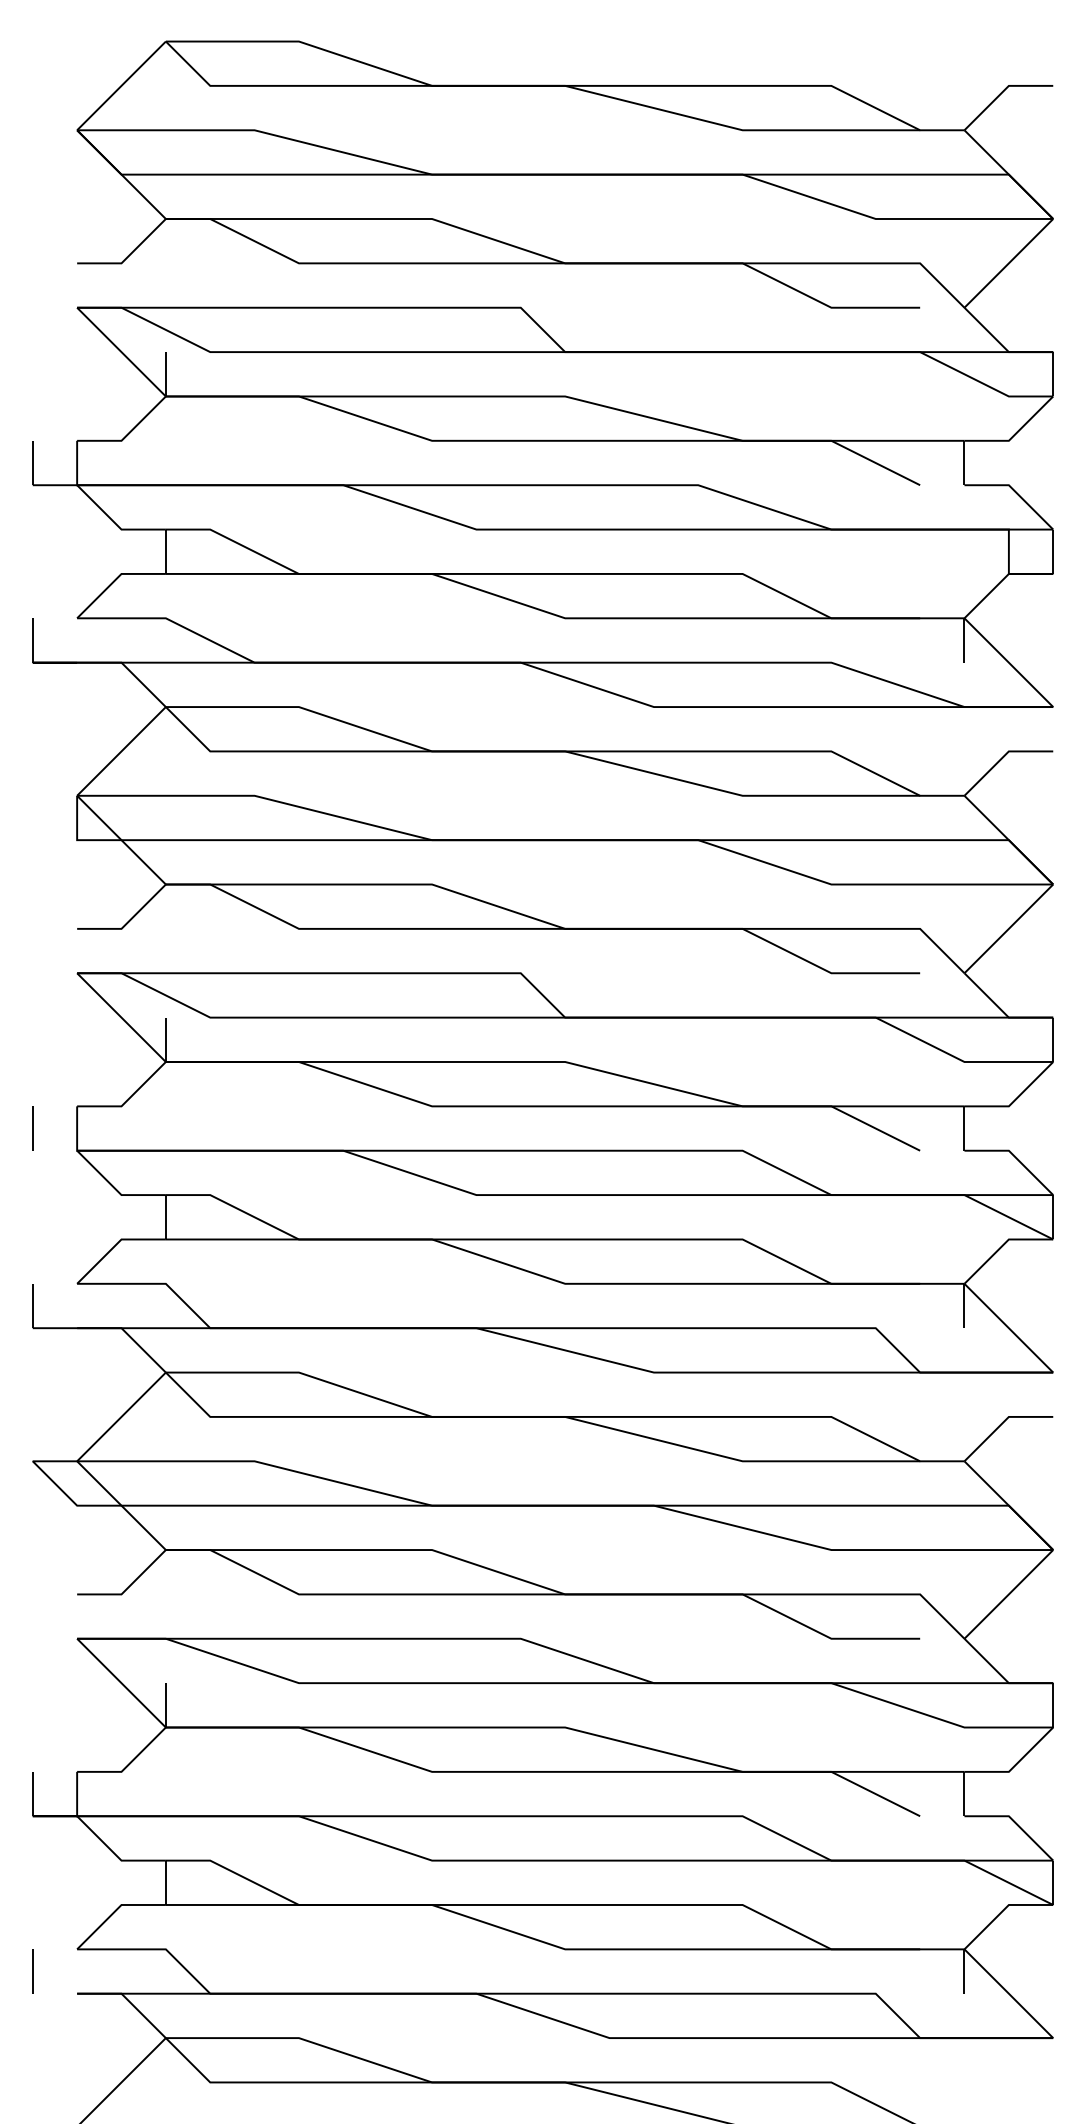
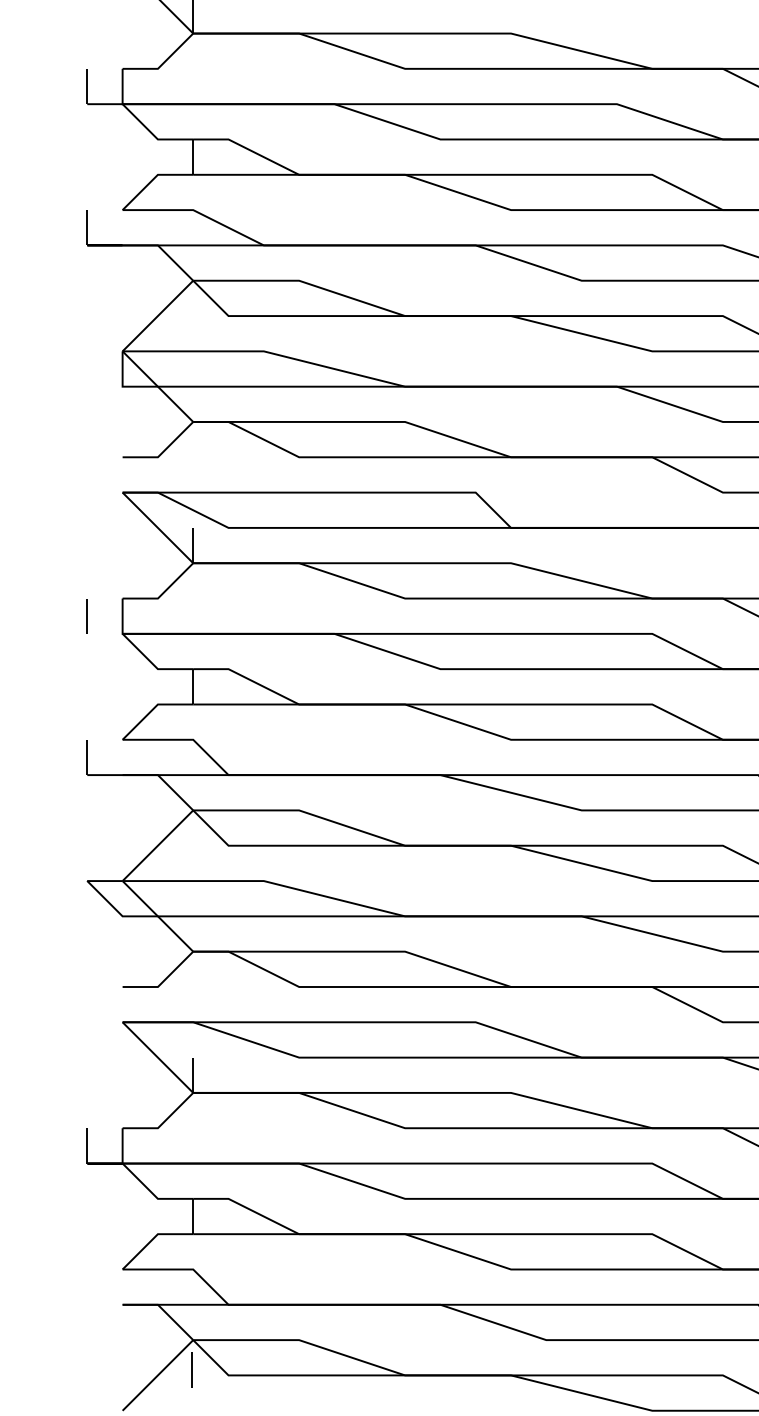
line: (32, 1971) -> (192, 1369), moved

